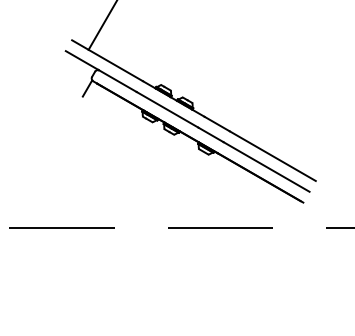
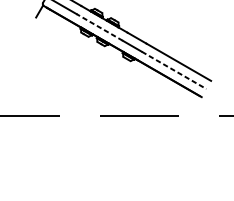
line: (167, 109) -> (99, 27), solid -> dashed
line: (266, 166) -> (174, 70), solid -> dashed

